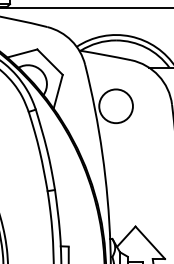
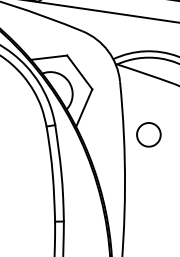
circle: (115, 106) -> (148, 134), size x0.6

